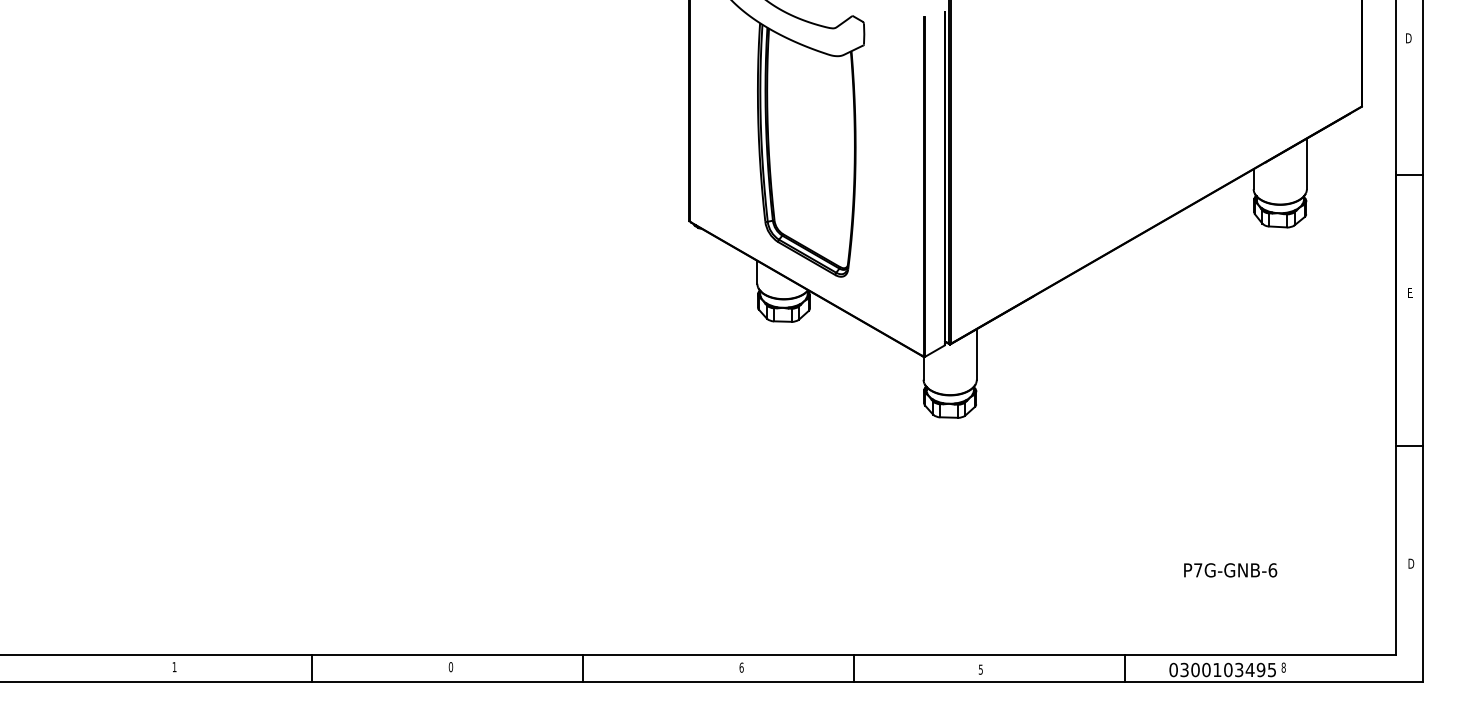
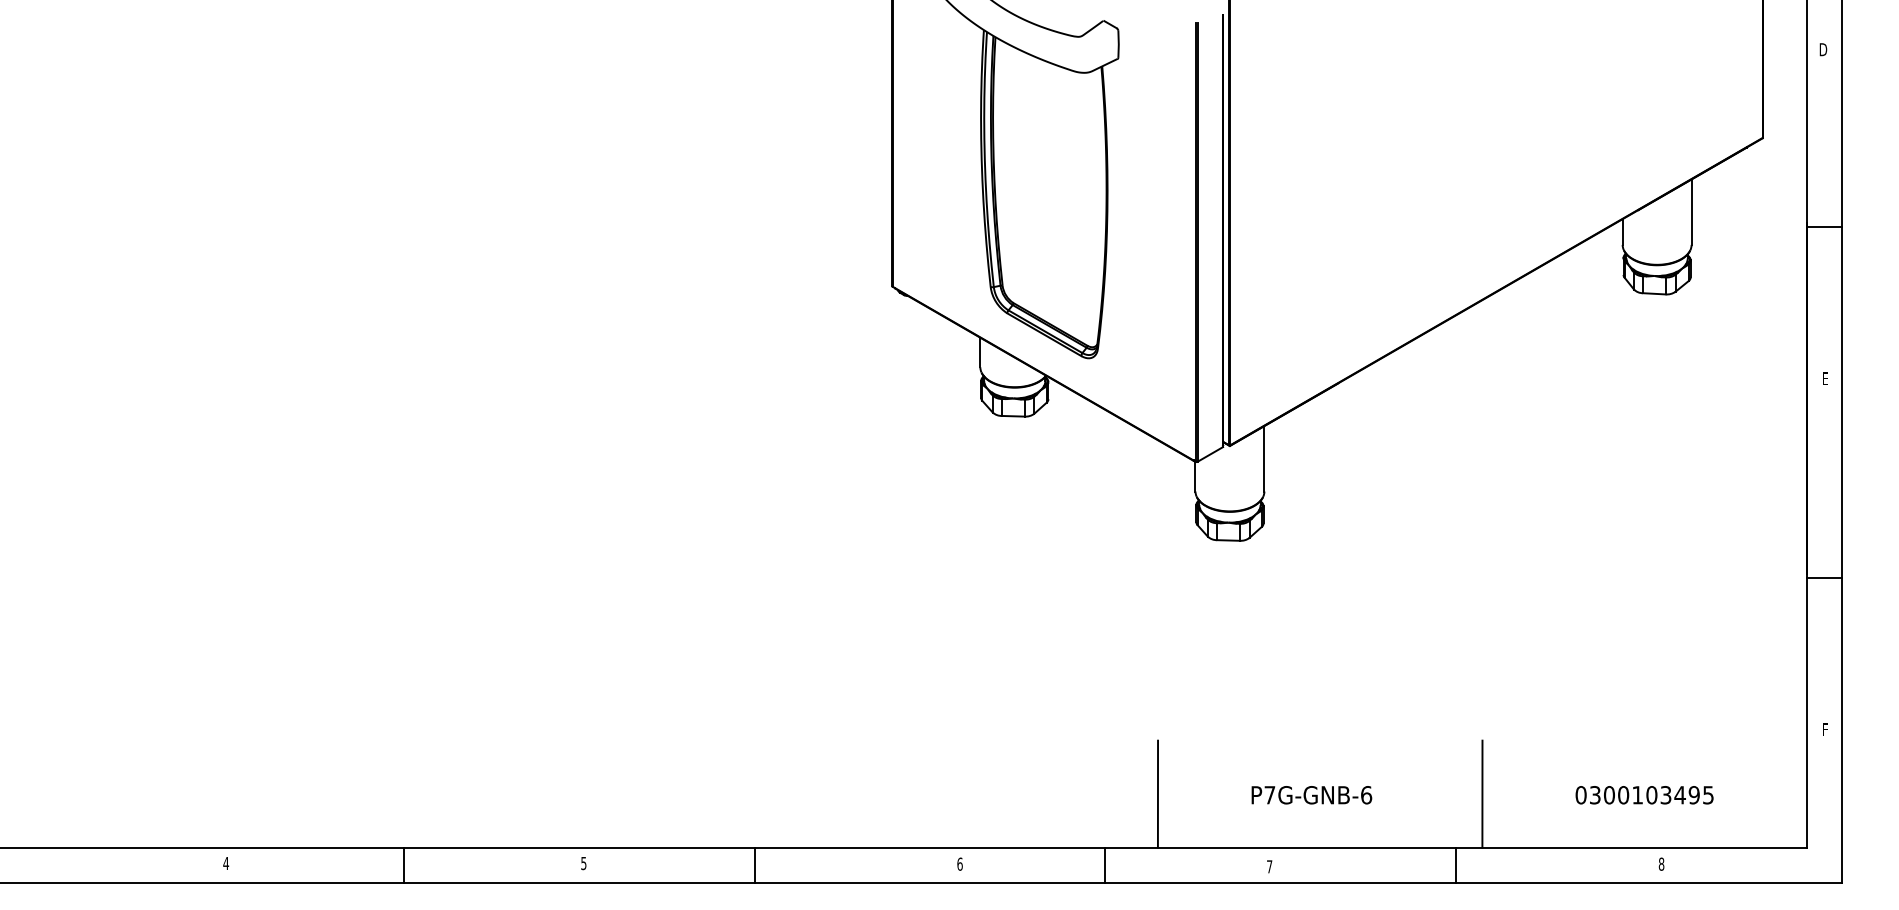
text: (1411, 563) -> (1826, 729), D -> F
text: (1230, 570) -> (1311, 795), moved
line: (894, 613) -> (1157, 793), added
line: (1145, 613) -> (1482, 793), added
text: (174, 667) -> (226, 863), 1 -> 4
text: (450, 667) -> (583, 863), 0 -> 5
text: (980, 669) -> (1269, 866), 5 -> 7
text: (1222, 670) -> (1644, 795), moved

